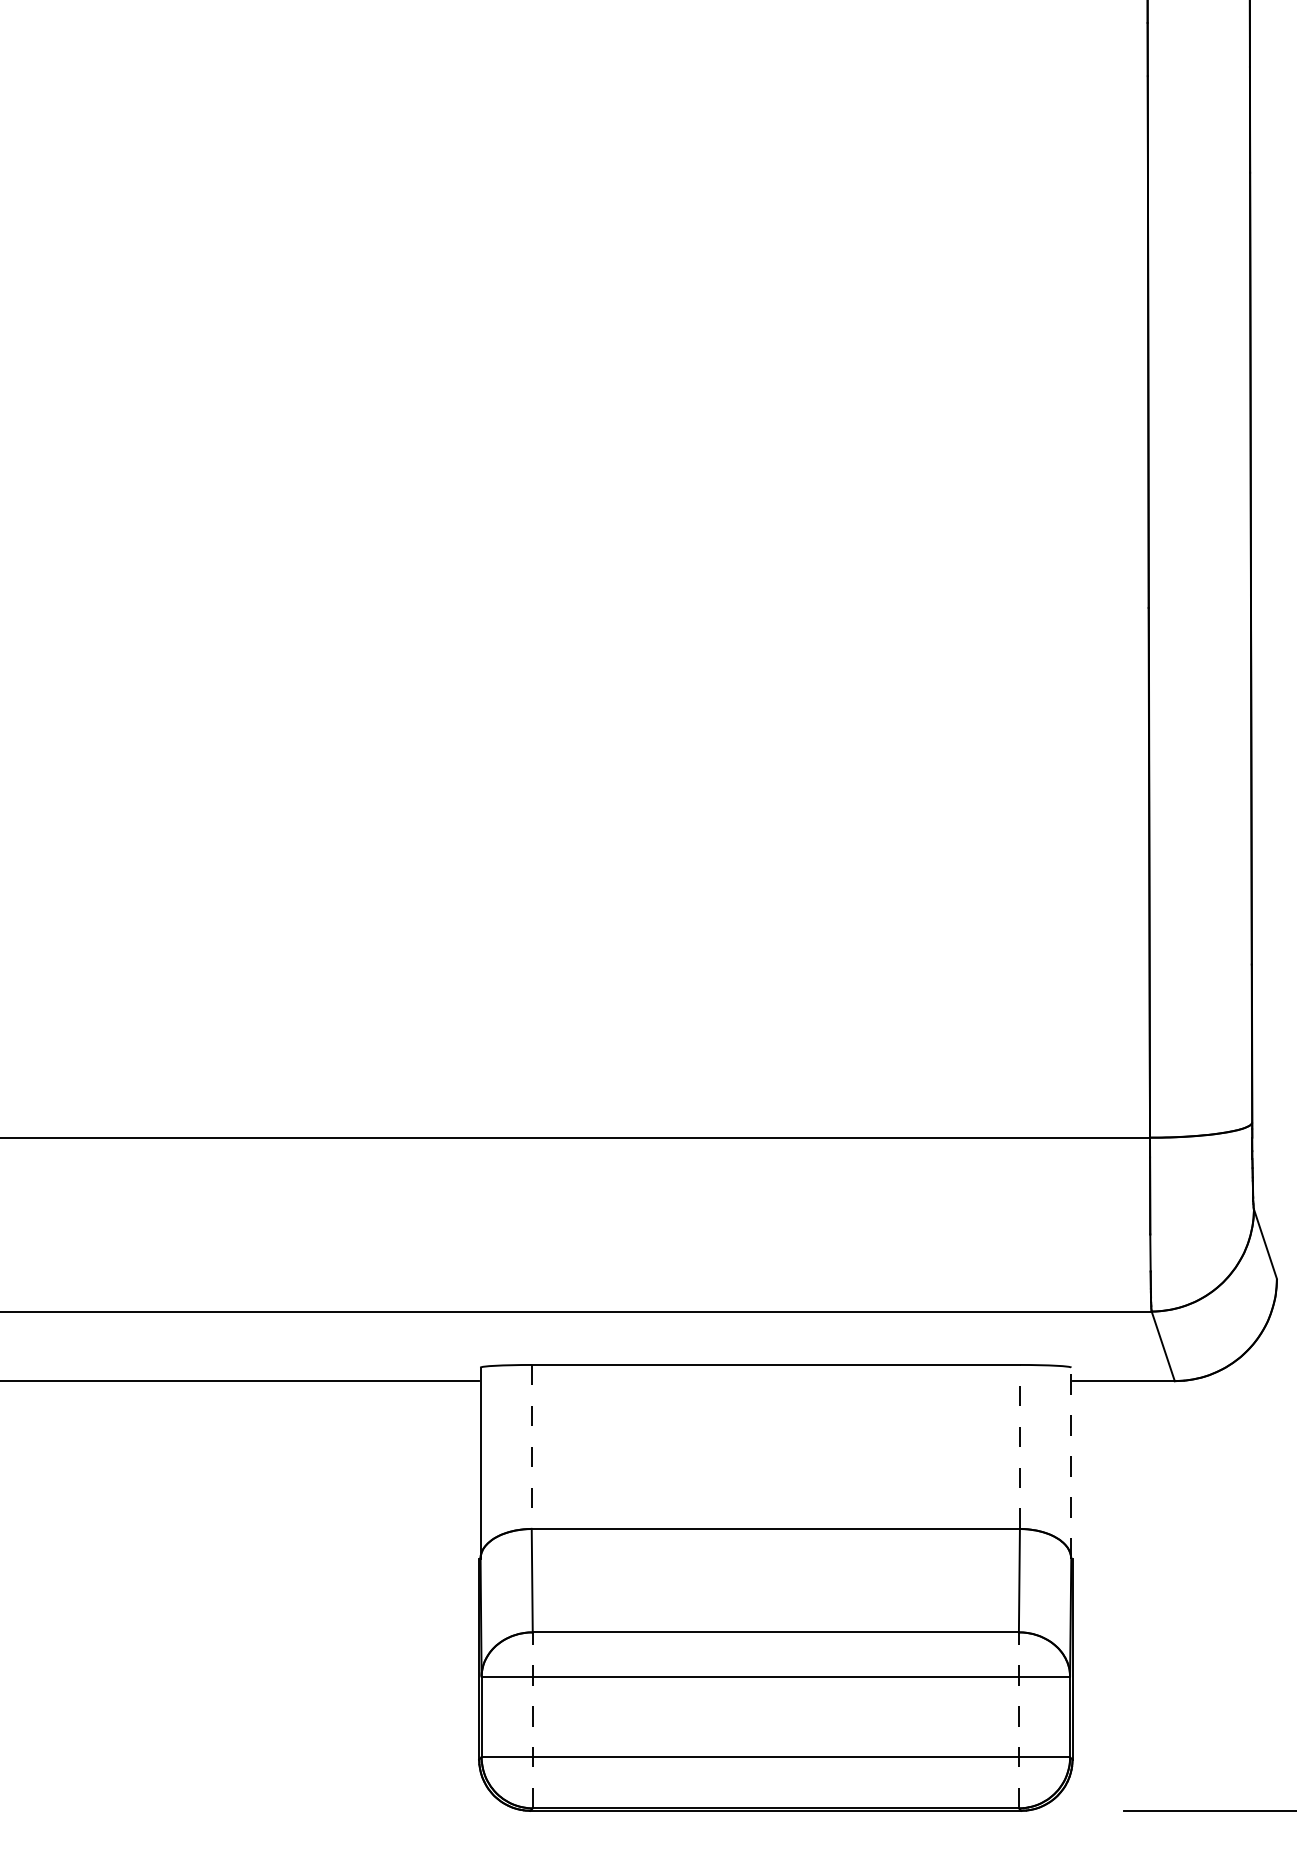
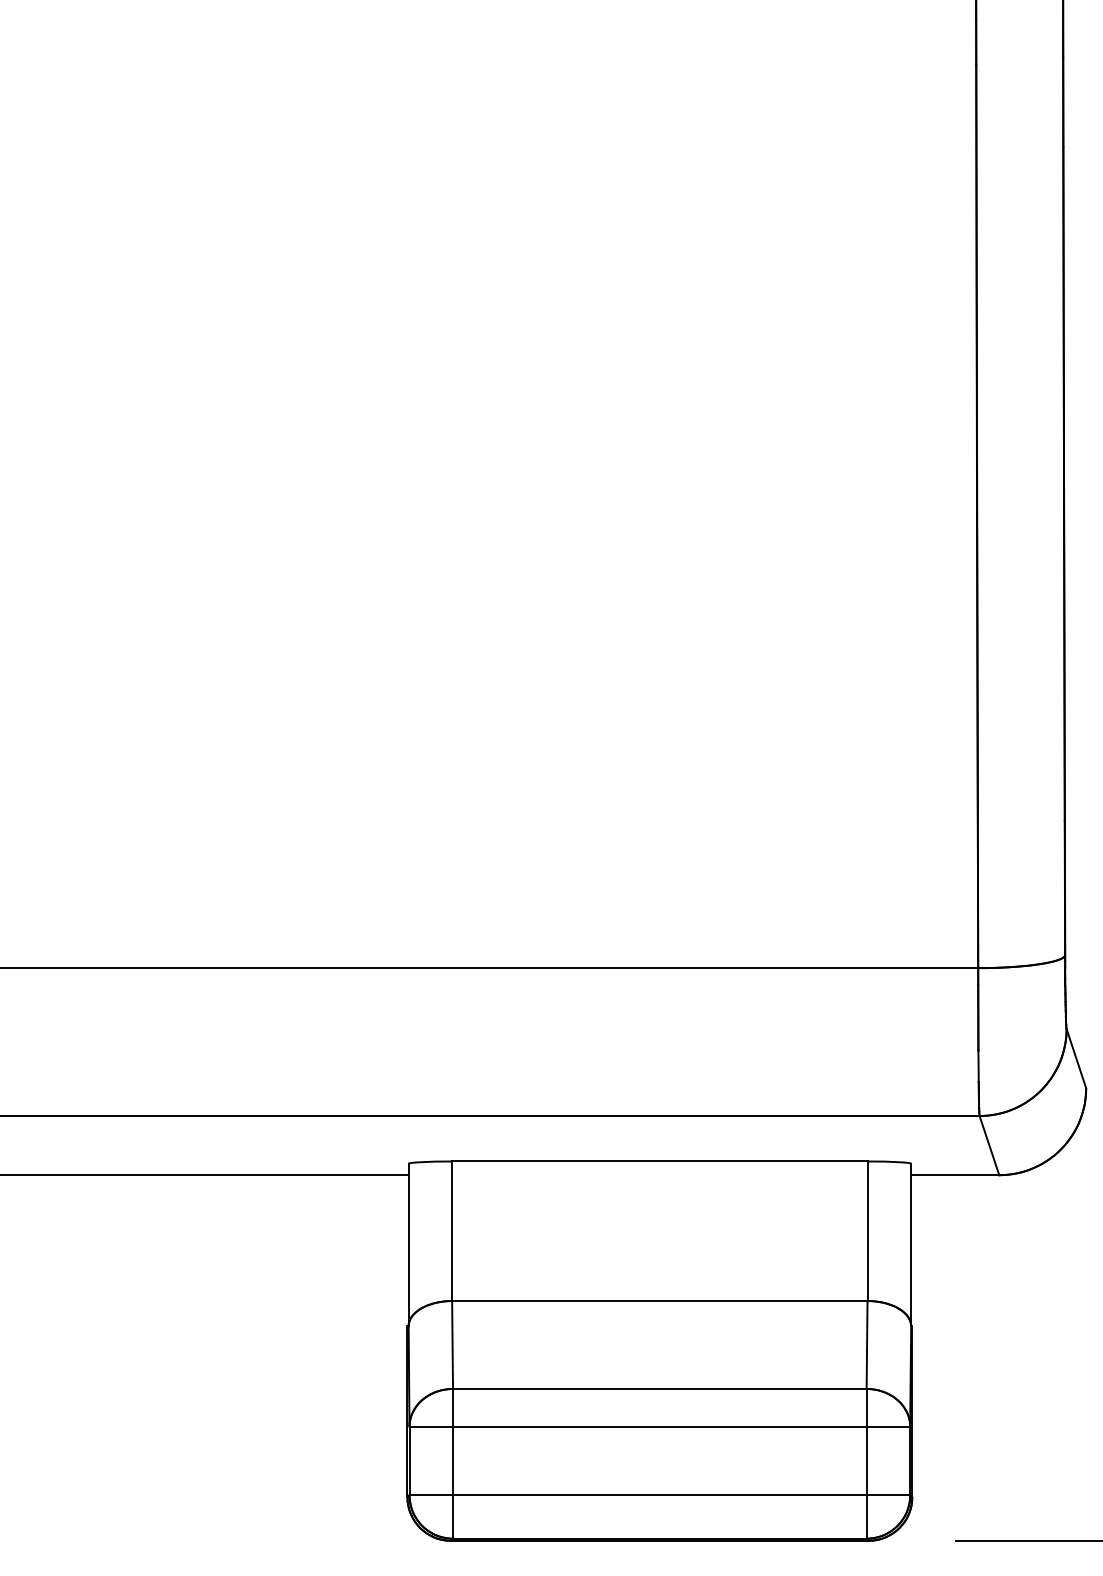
line: (531, 1446) -> (451, 1230), dashed -> solid
line: (1020, 1446) -> (867, 1230), dashed -> solid
line: (1071, 1462) -> (911, 1244), dashed -> solid
line: (532, 1720) -> (452, 1463), dashed -> solid
line: (1018, 1720) -> (866, 1463), dashed -> solid

